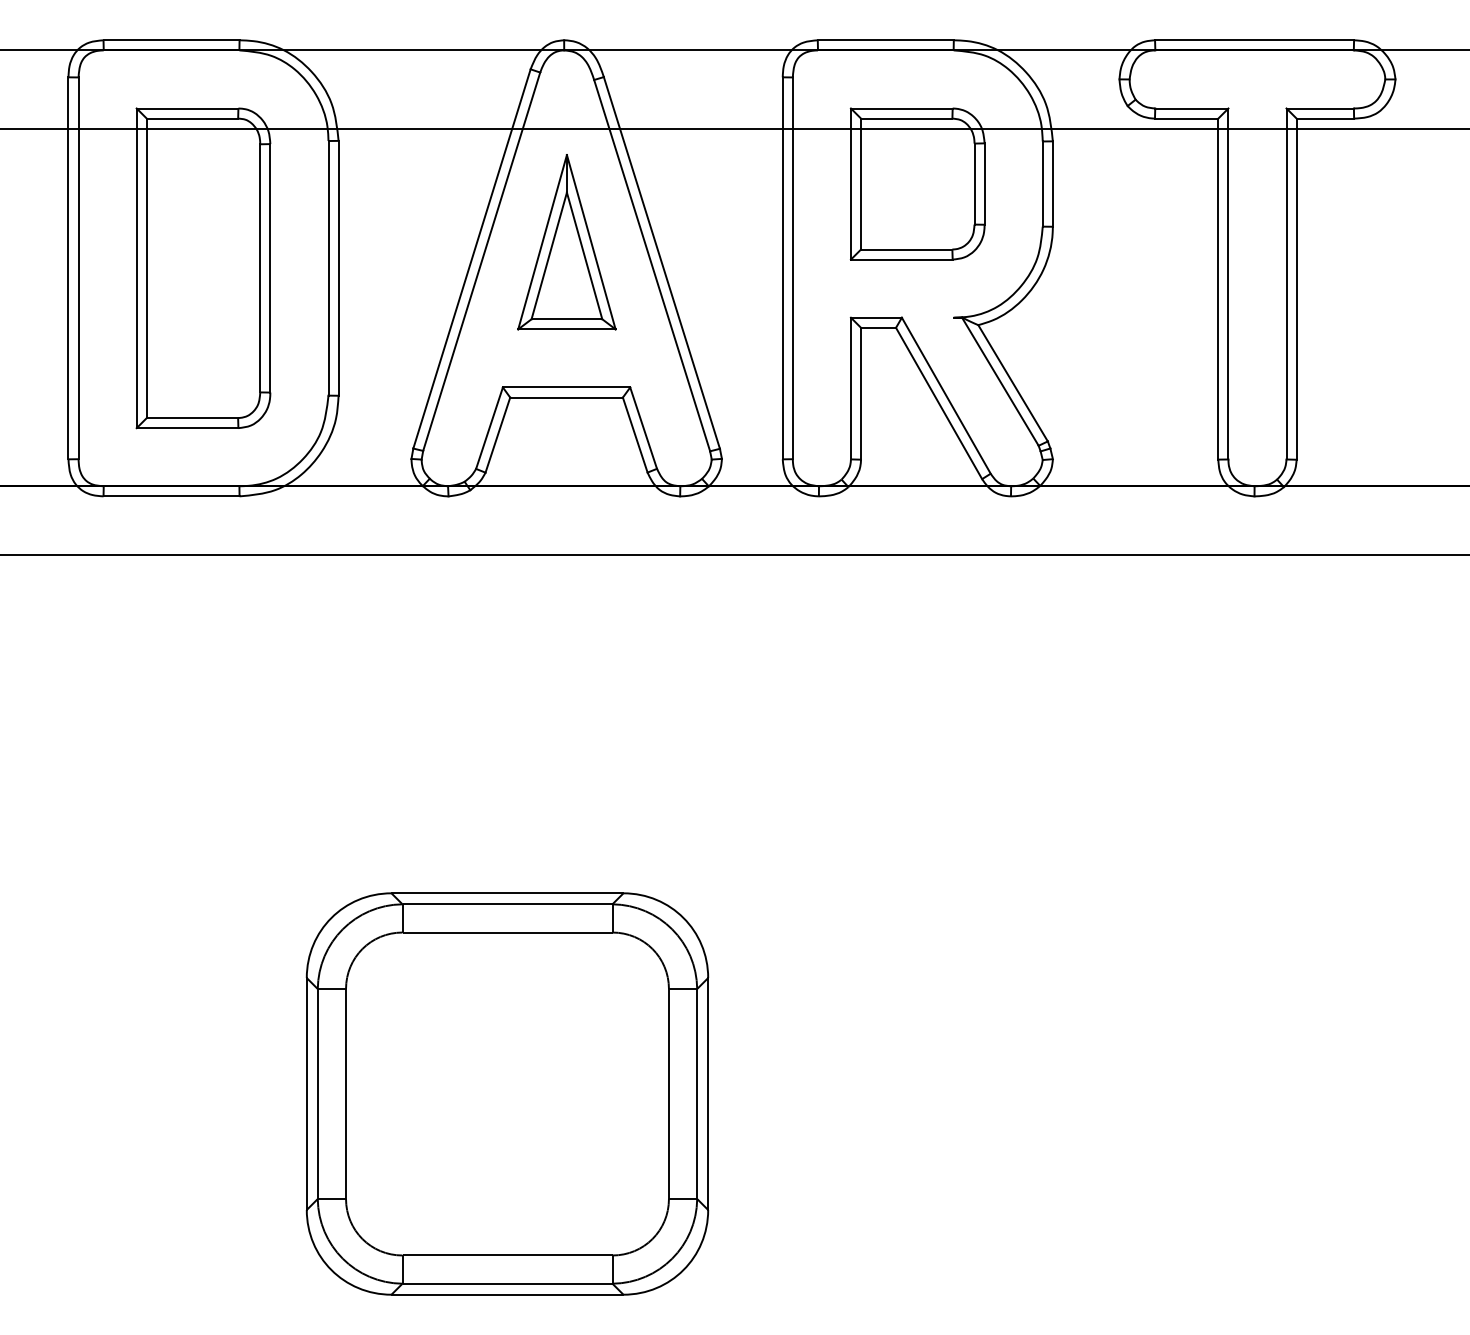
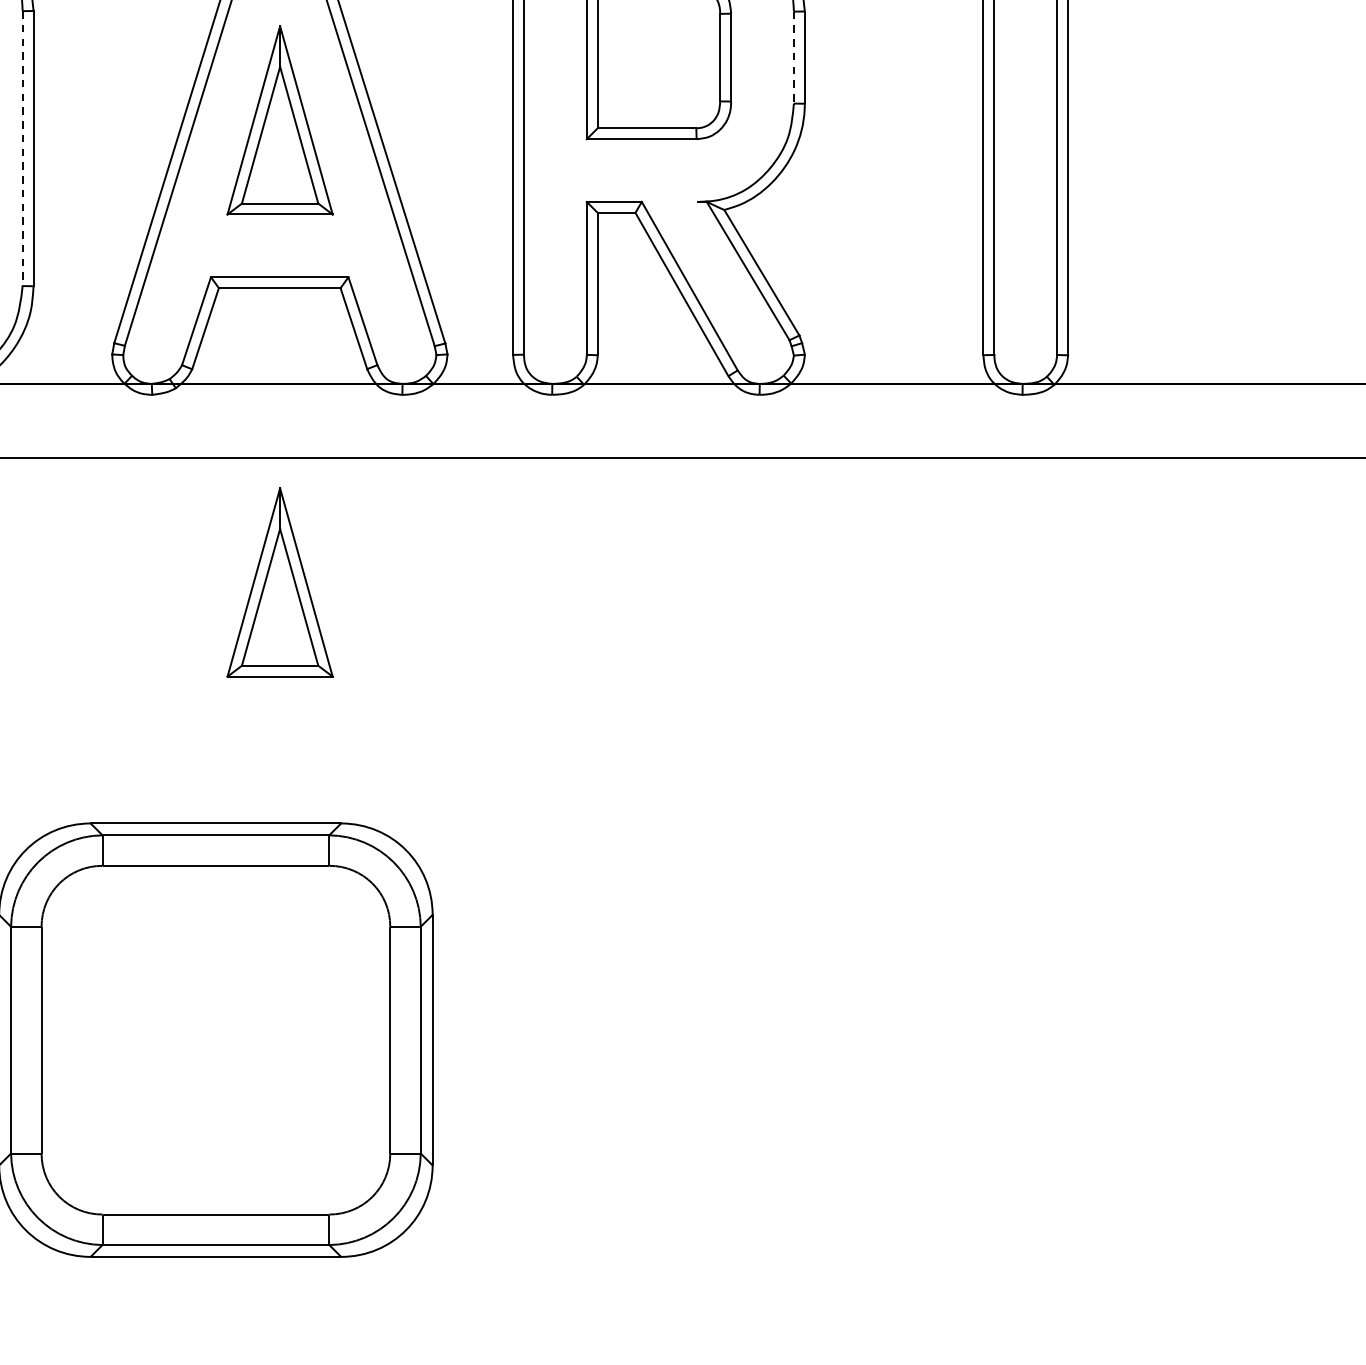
line: (1042, 184) -> (793, 58), solid -> dashed
line: (328, 268) -> (22, 148), solid -> dashed
part: (566, 670) -> (279, 582), added

